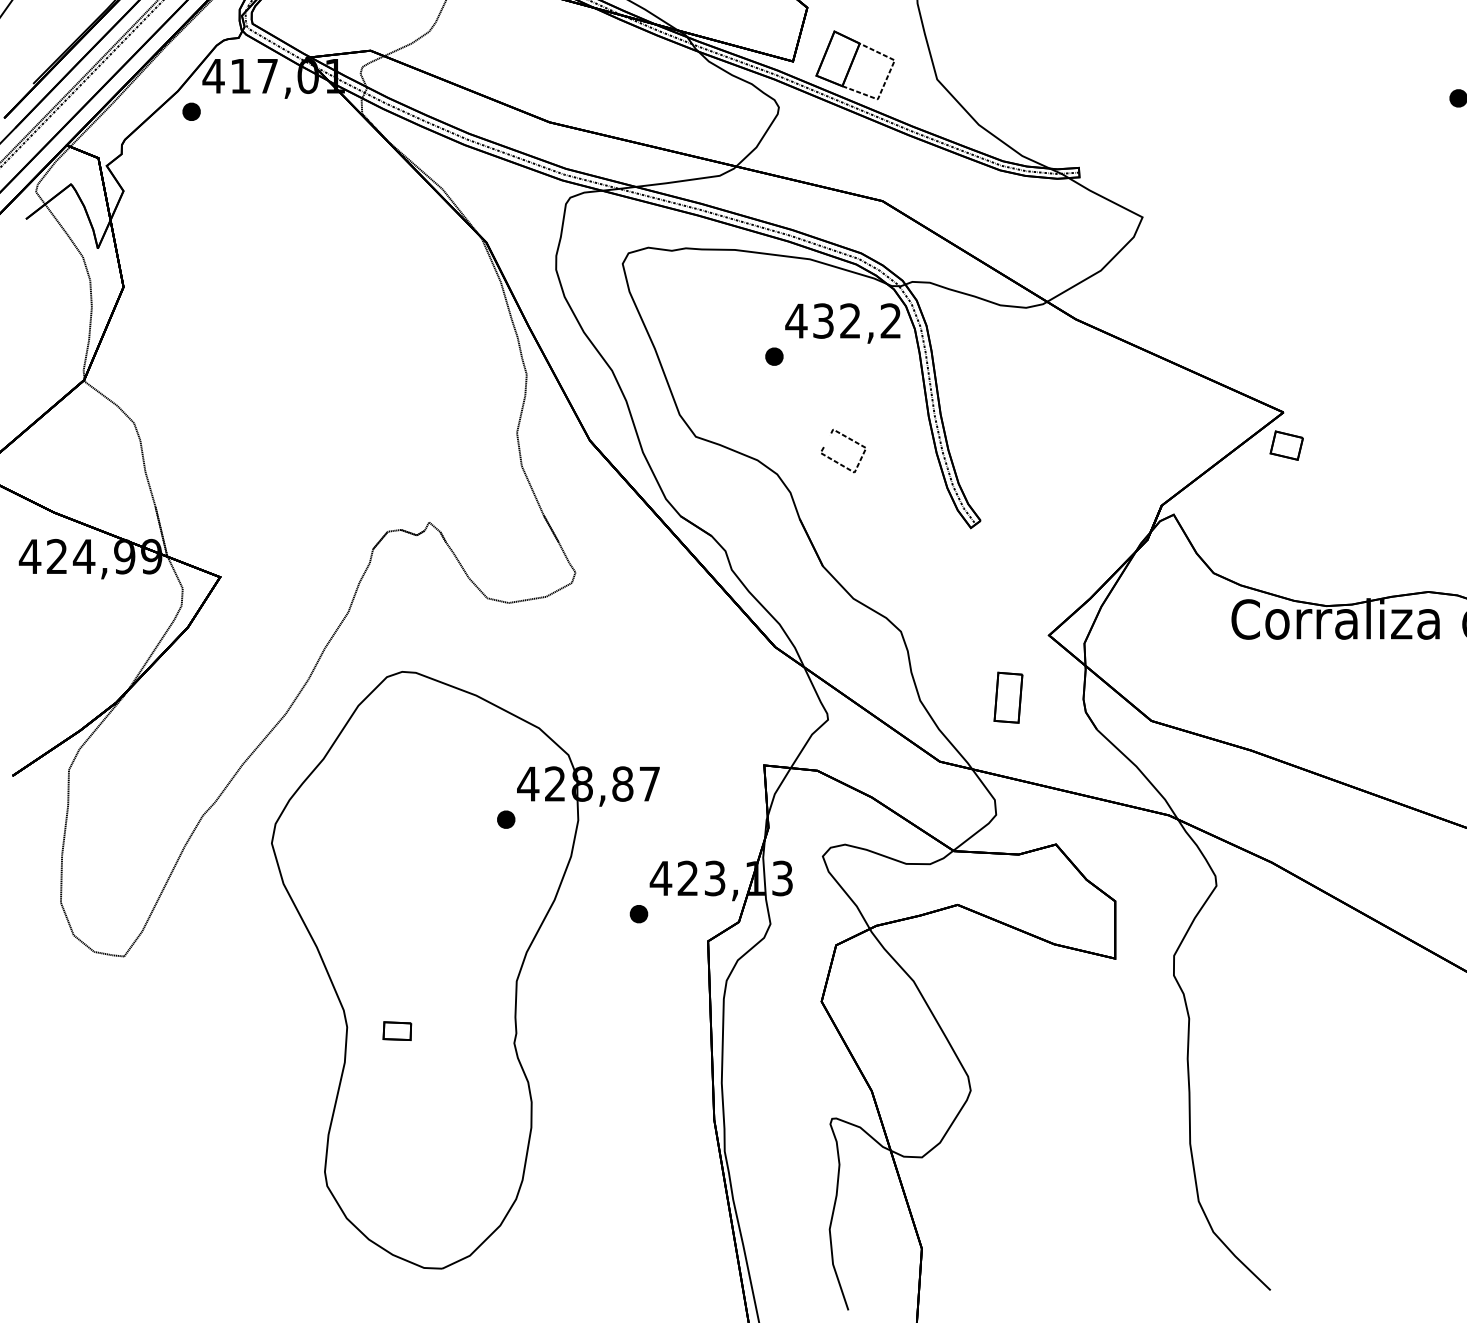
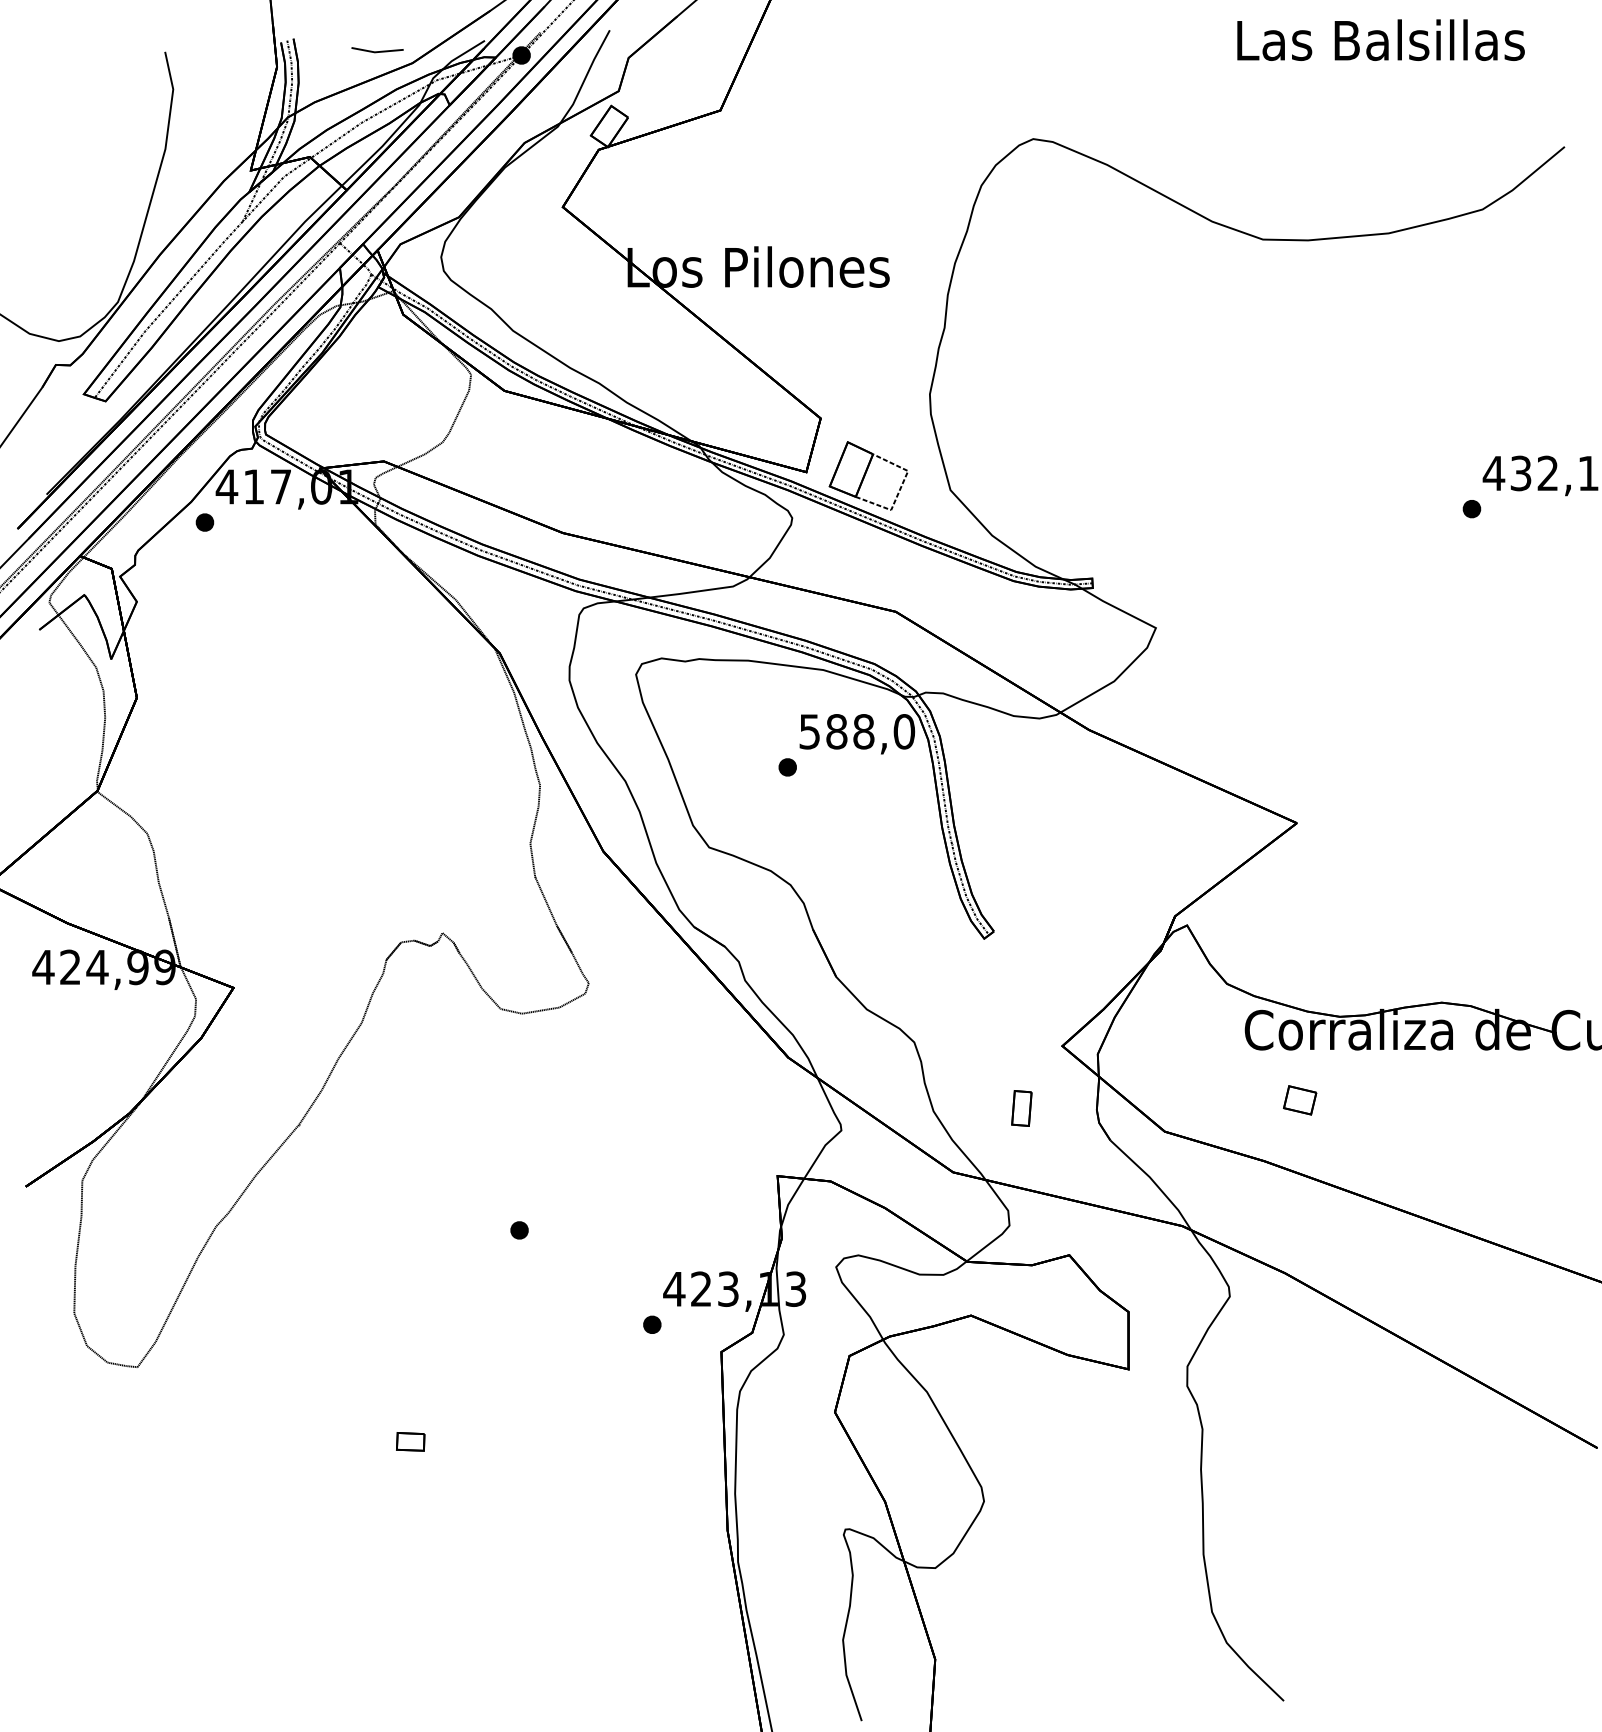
text: (843, 320) -> (856, 731), 432,2 -> 588,0
part: (1287, 445) -> (1300, 1100), moved
curve: (838, 461) -> (851, 872), removed
part: (1008, 697) -> (1021, 1108), size x0.7
part: (465, 969) -> (478, 1380), removed

